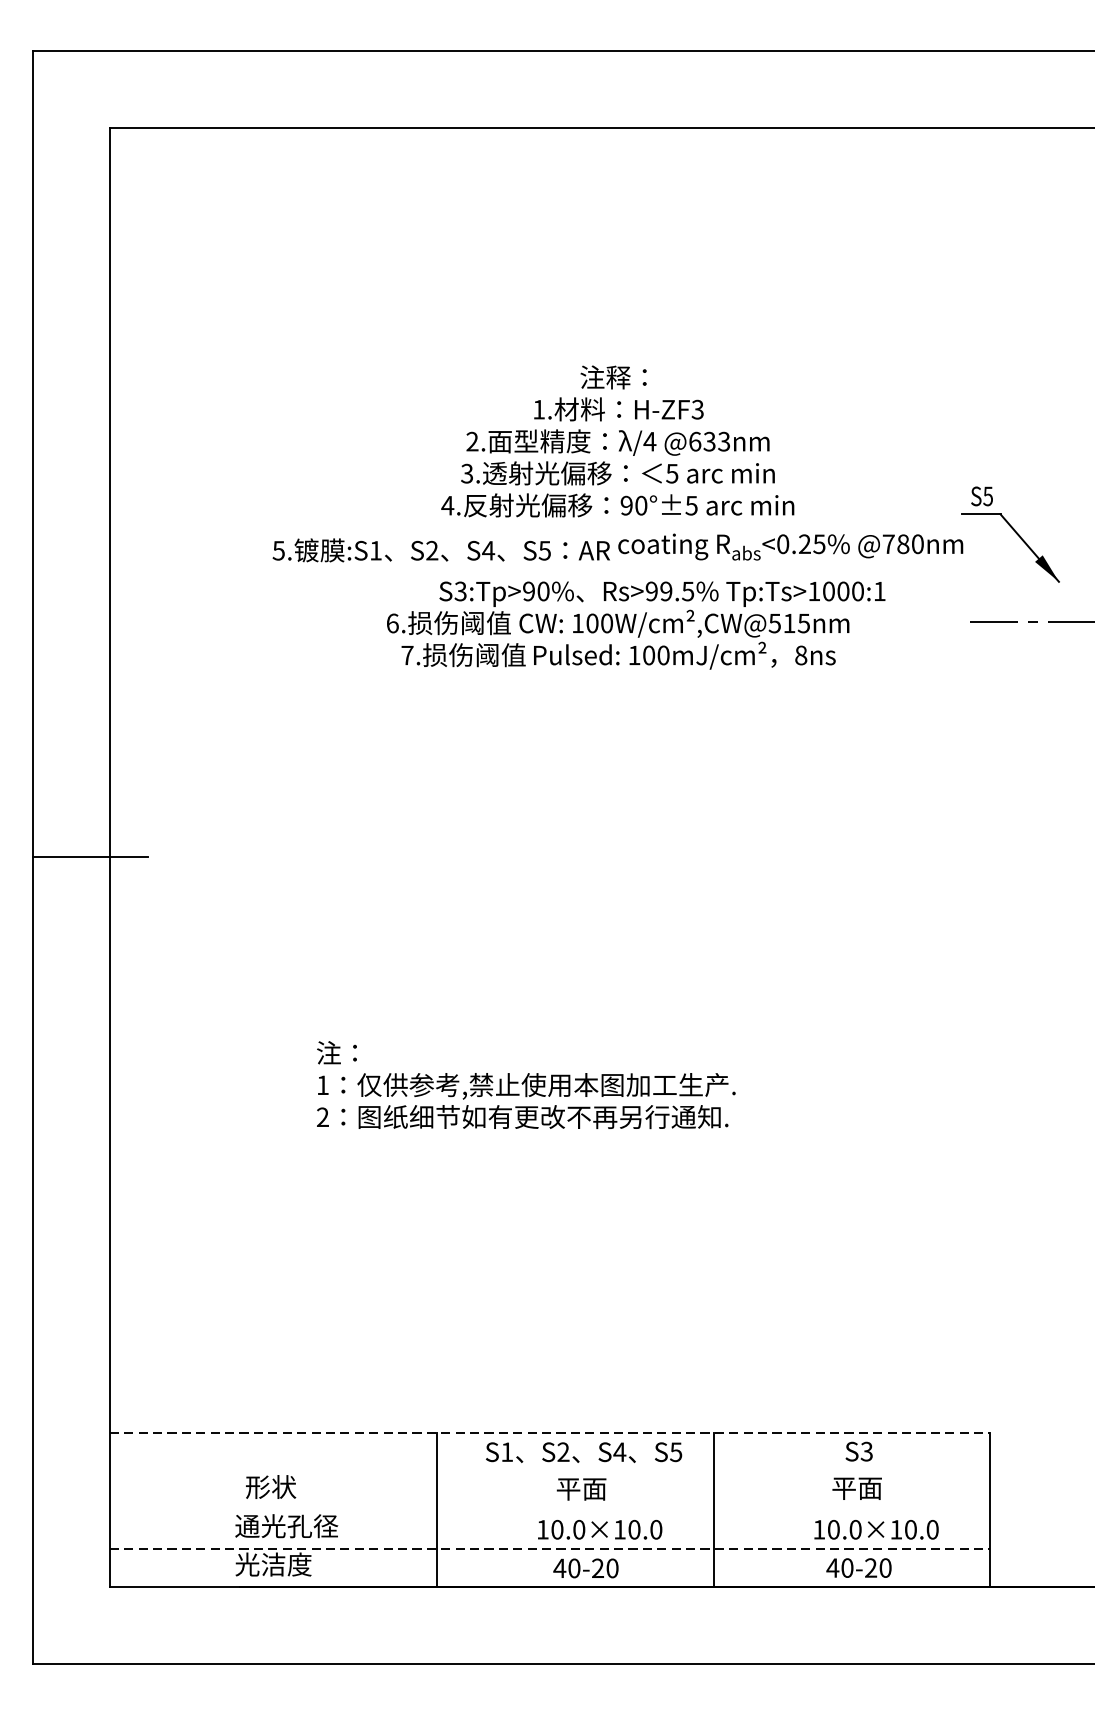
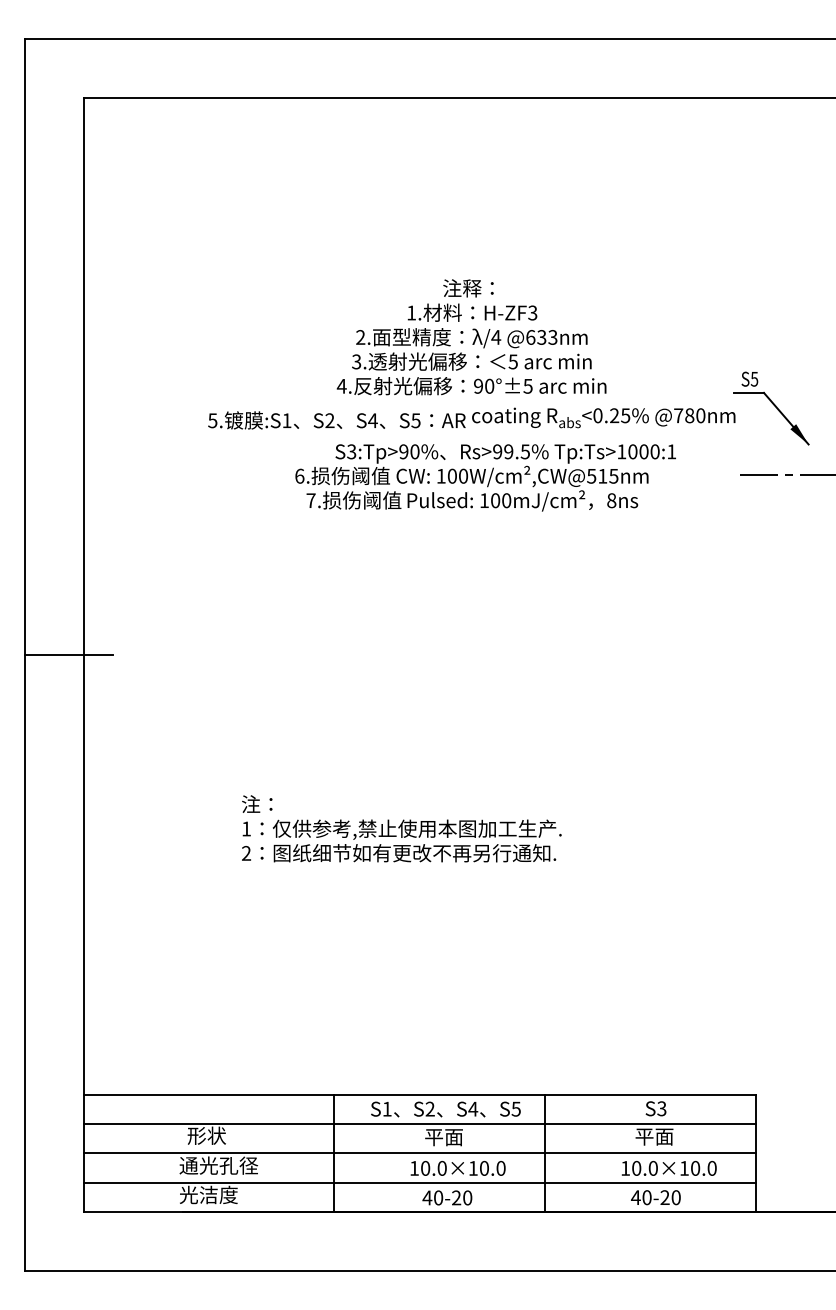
line: (550, 1432) -> (420, 1094), dashed -> solid
line: (549, 1472) -> (419, 1124), added
line: (549, 1510) -> (419, 1153), added
line: (550, 1548) -> (420, 1182), dashed -> solid

